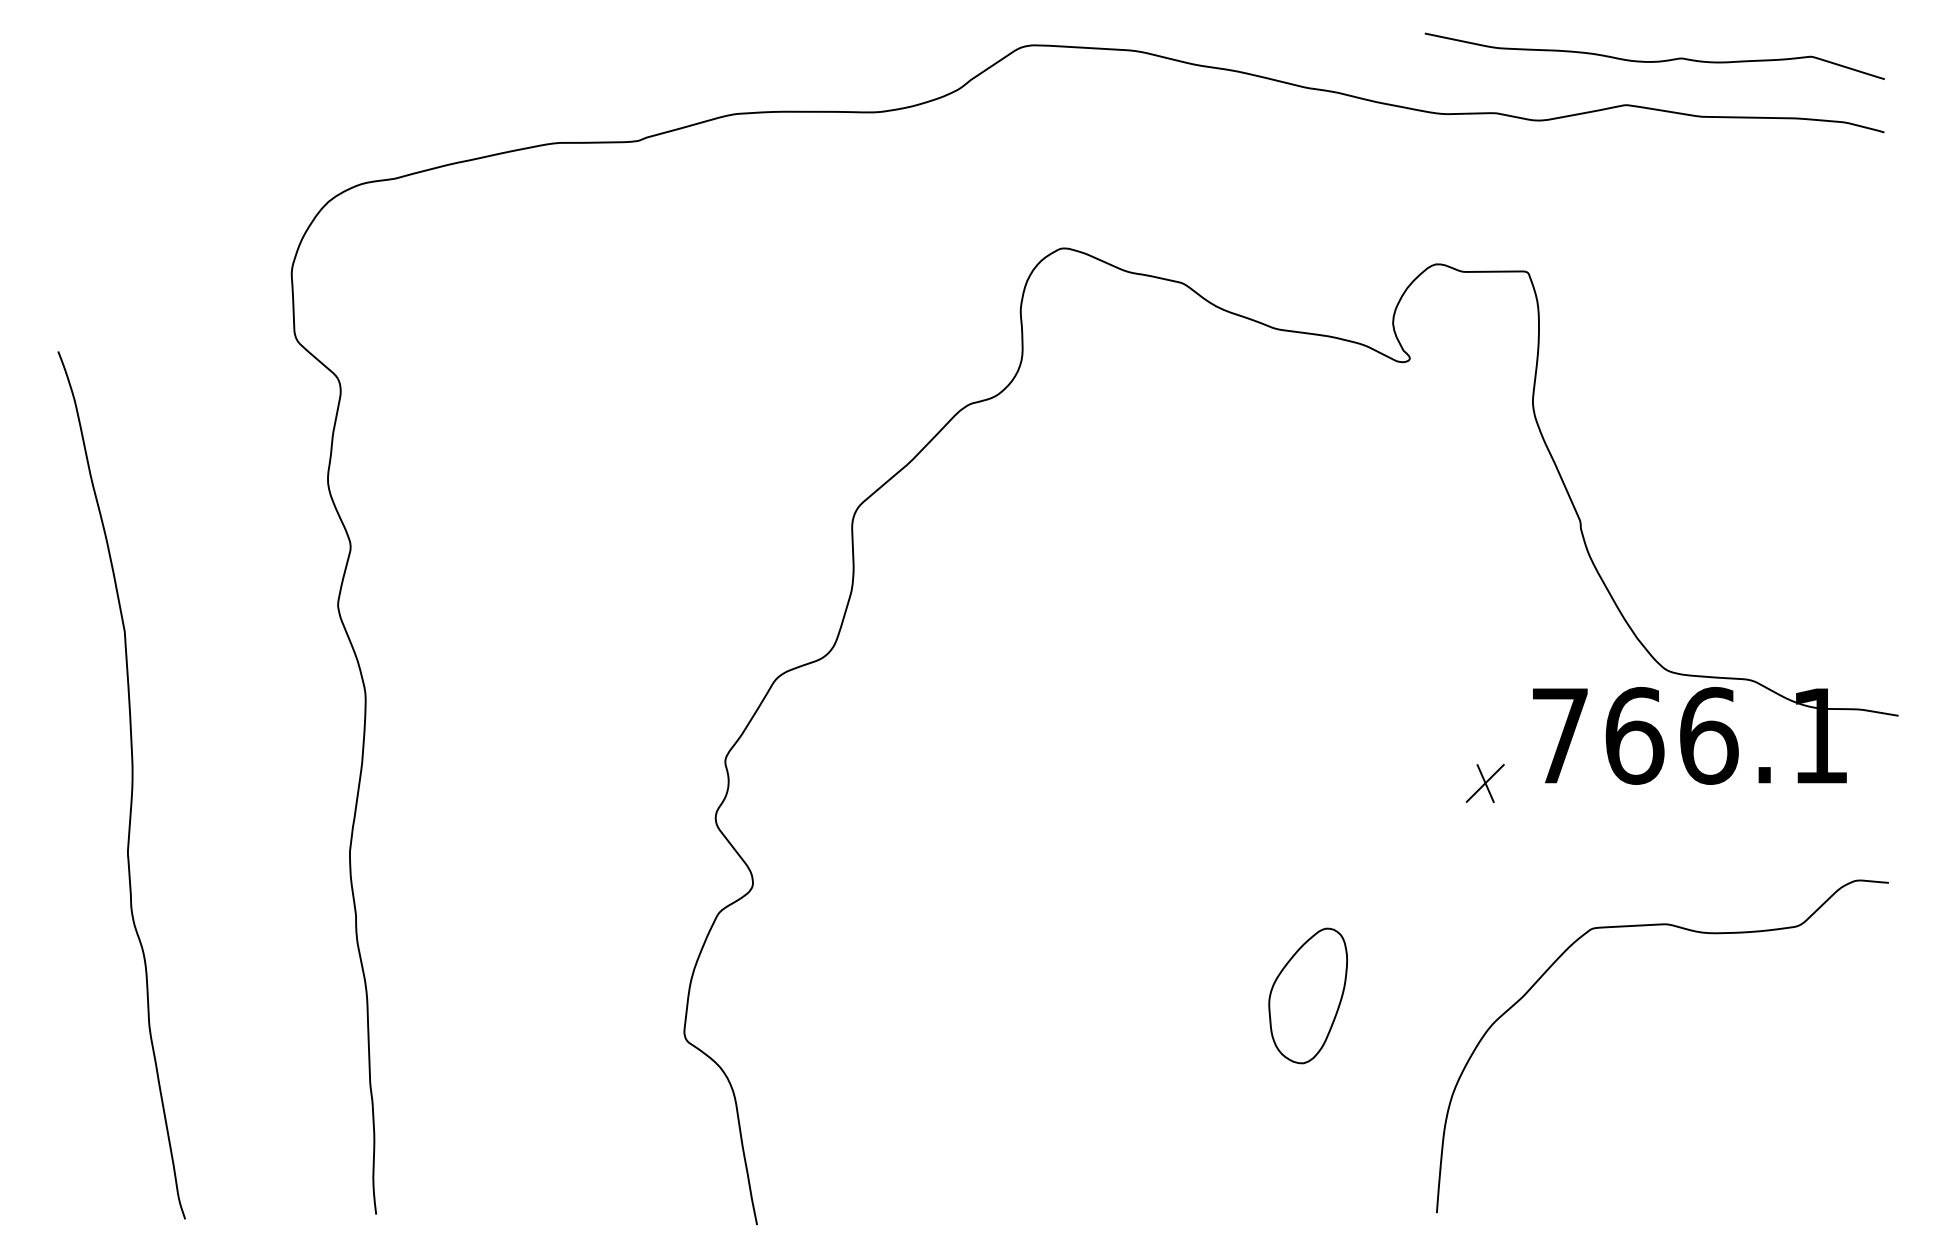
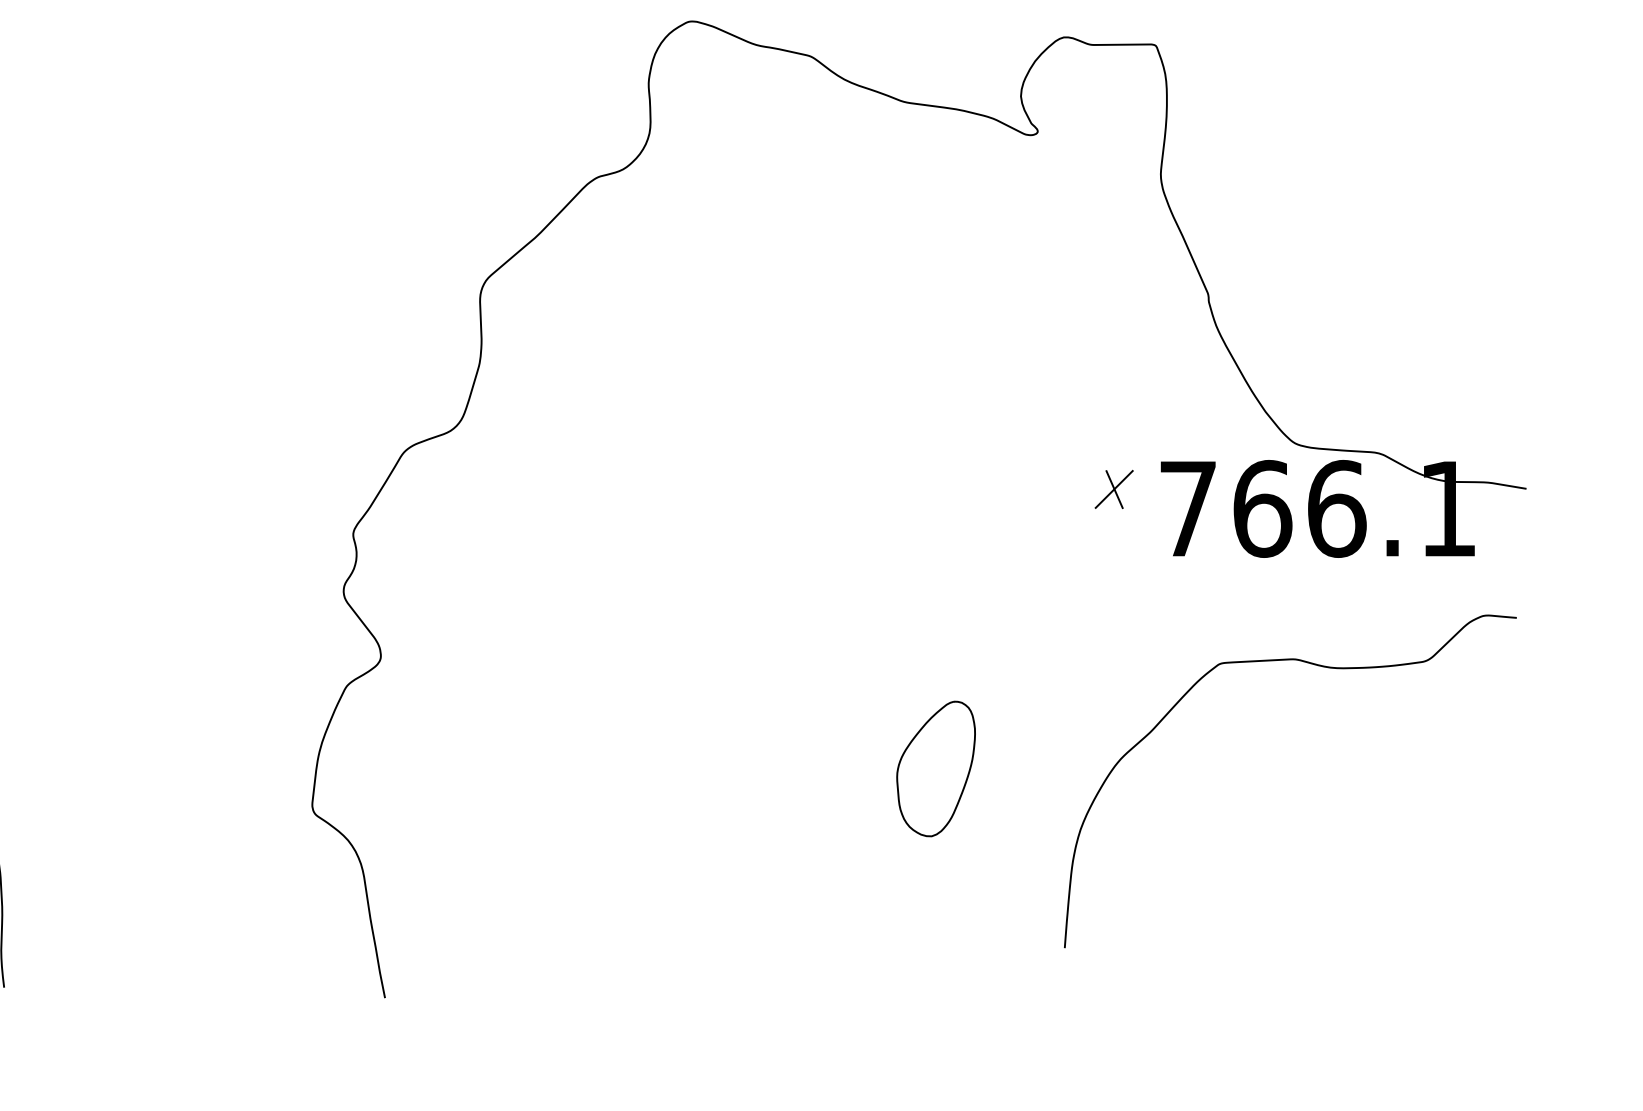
part: (1484, 782) -> (1113, 488), moved
curve: (1690, 931) -> (1318, 666), moved

